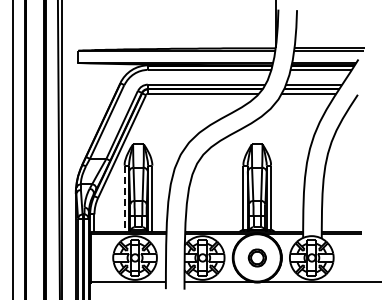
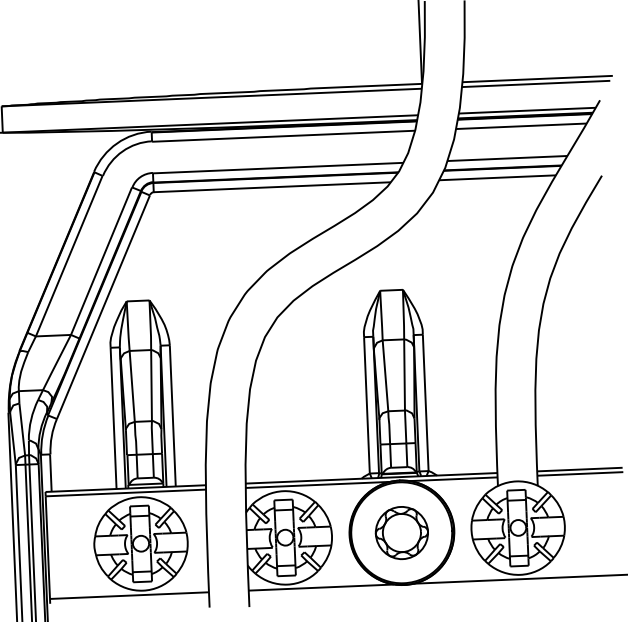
line: (124, 199) -> (113, 420), dashed -> solid
part: (257, 257) -> (402, 531), size x1.43

